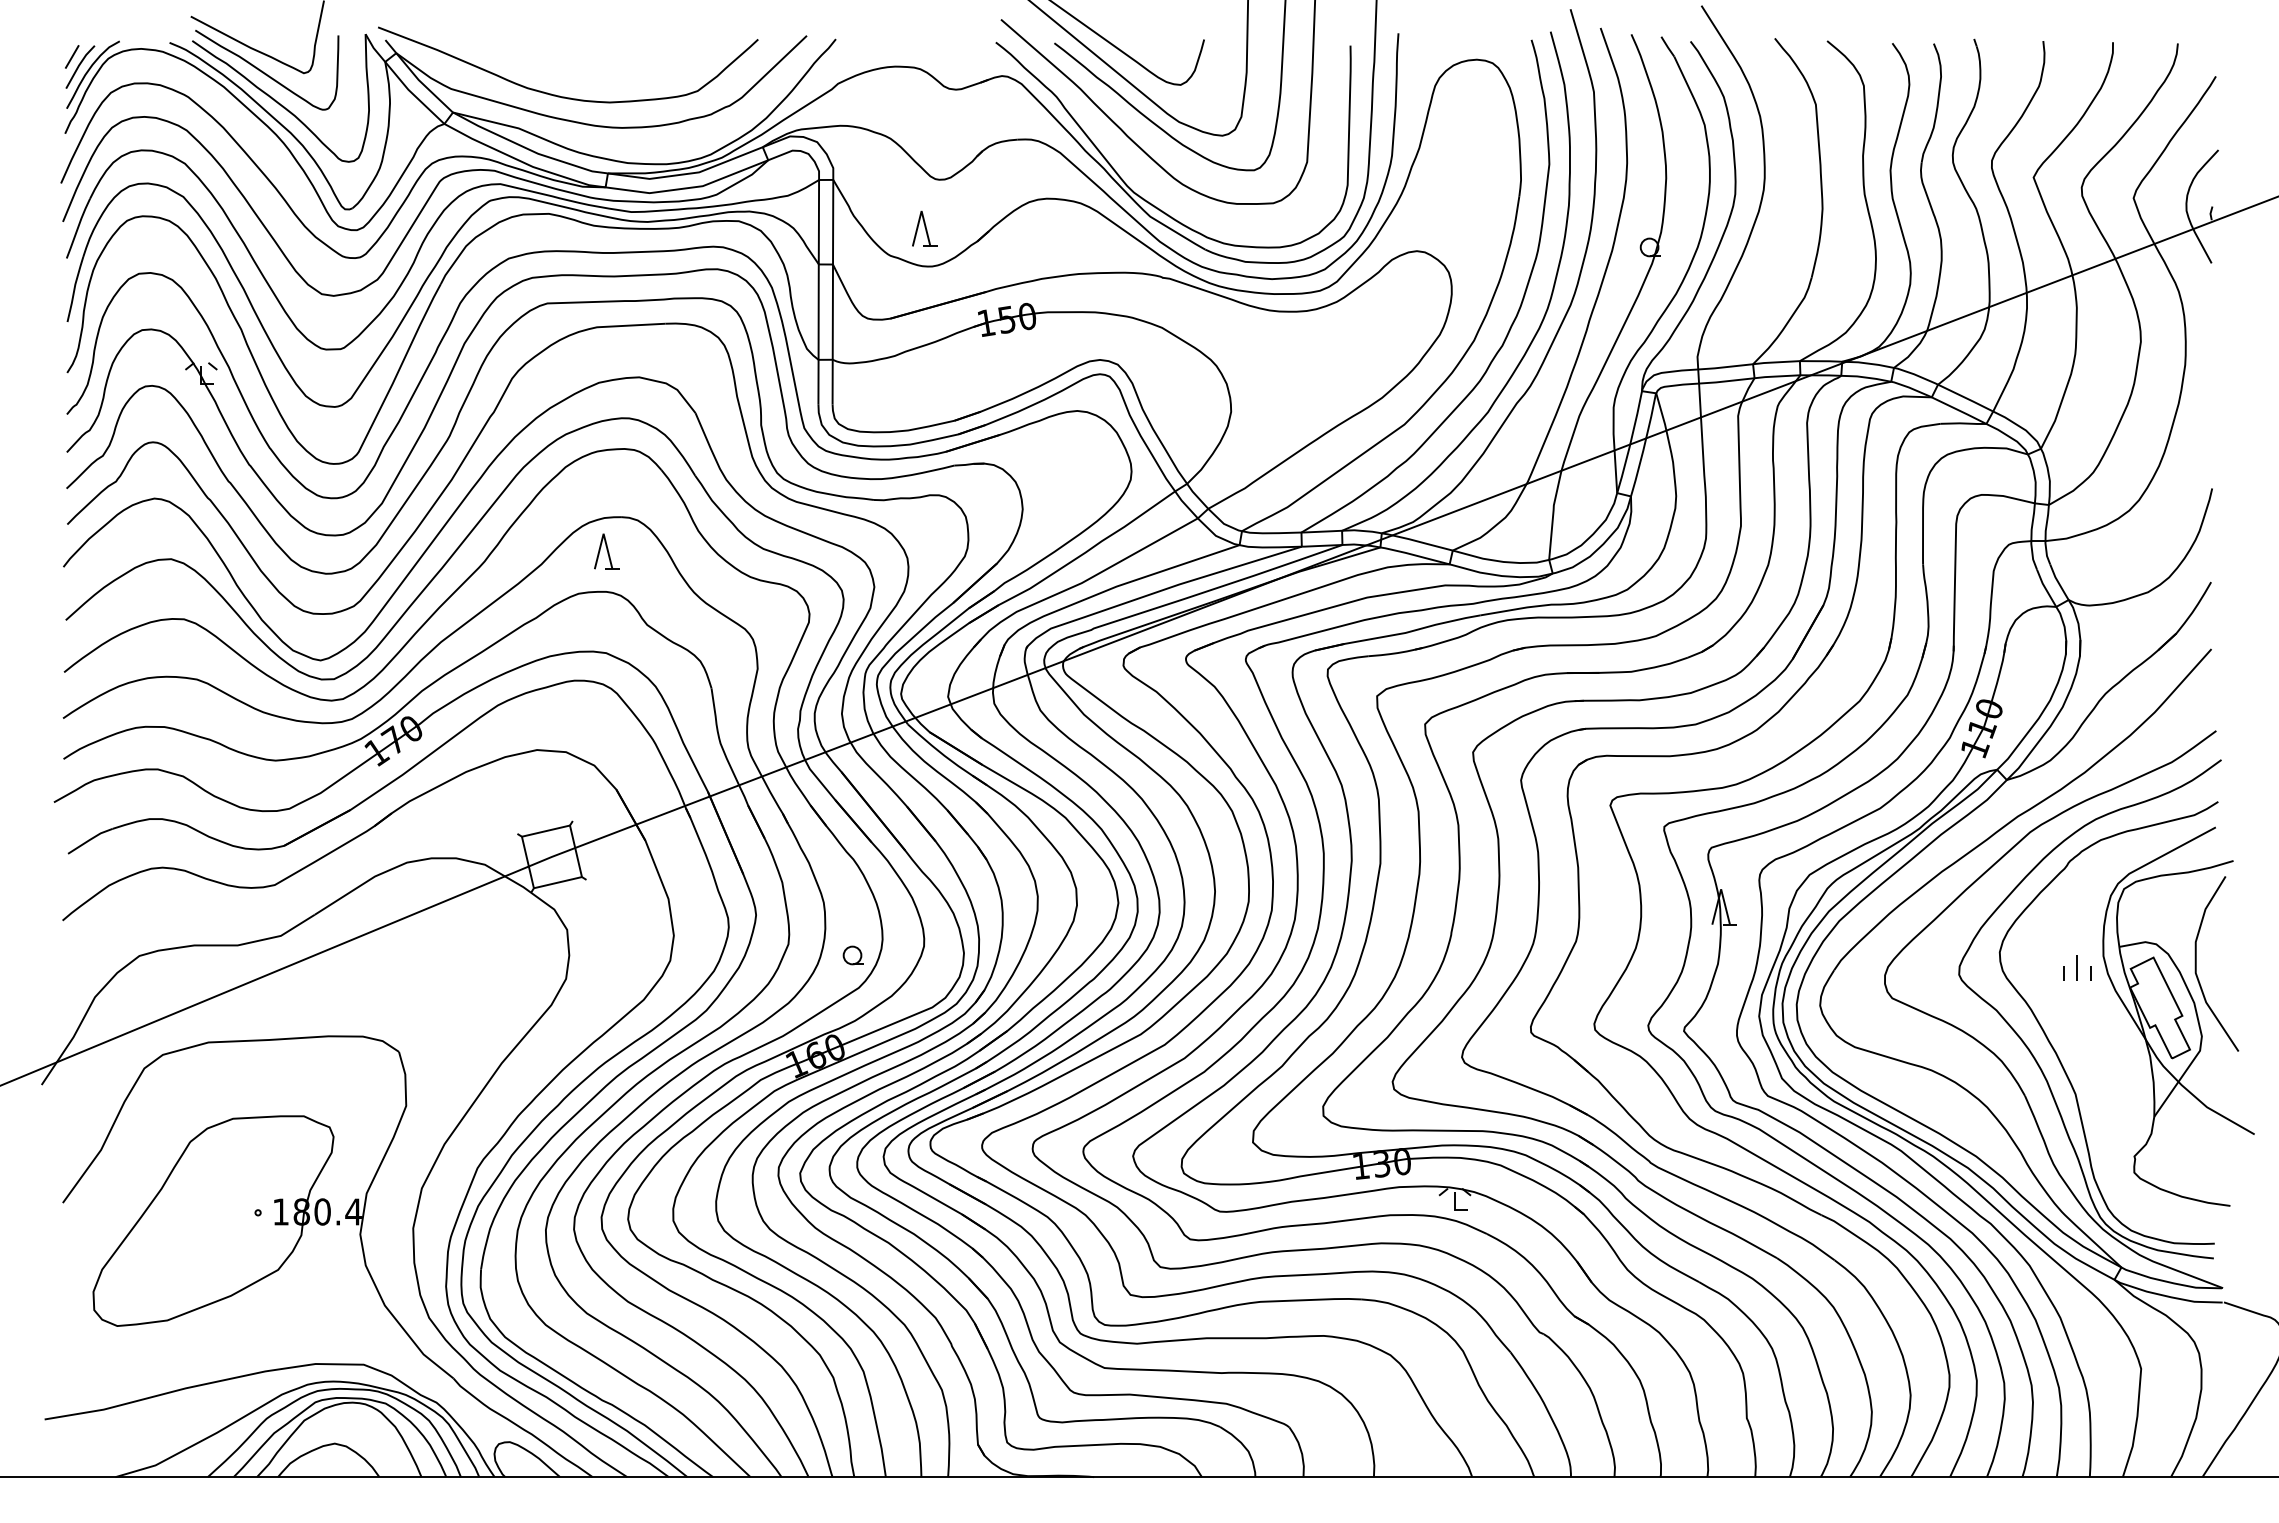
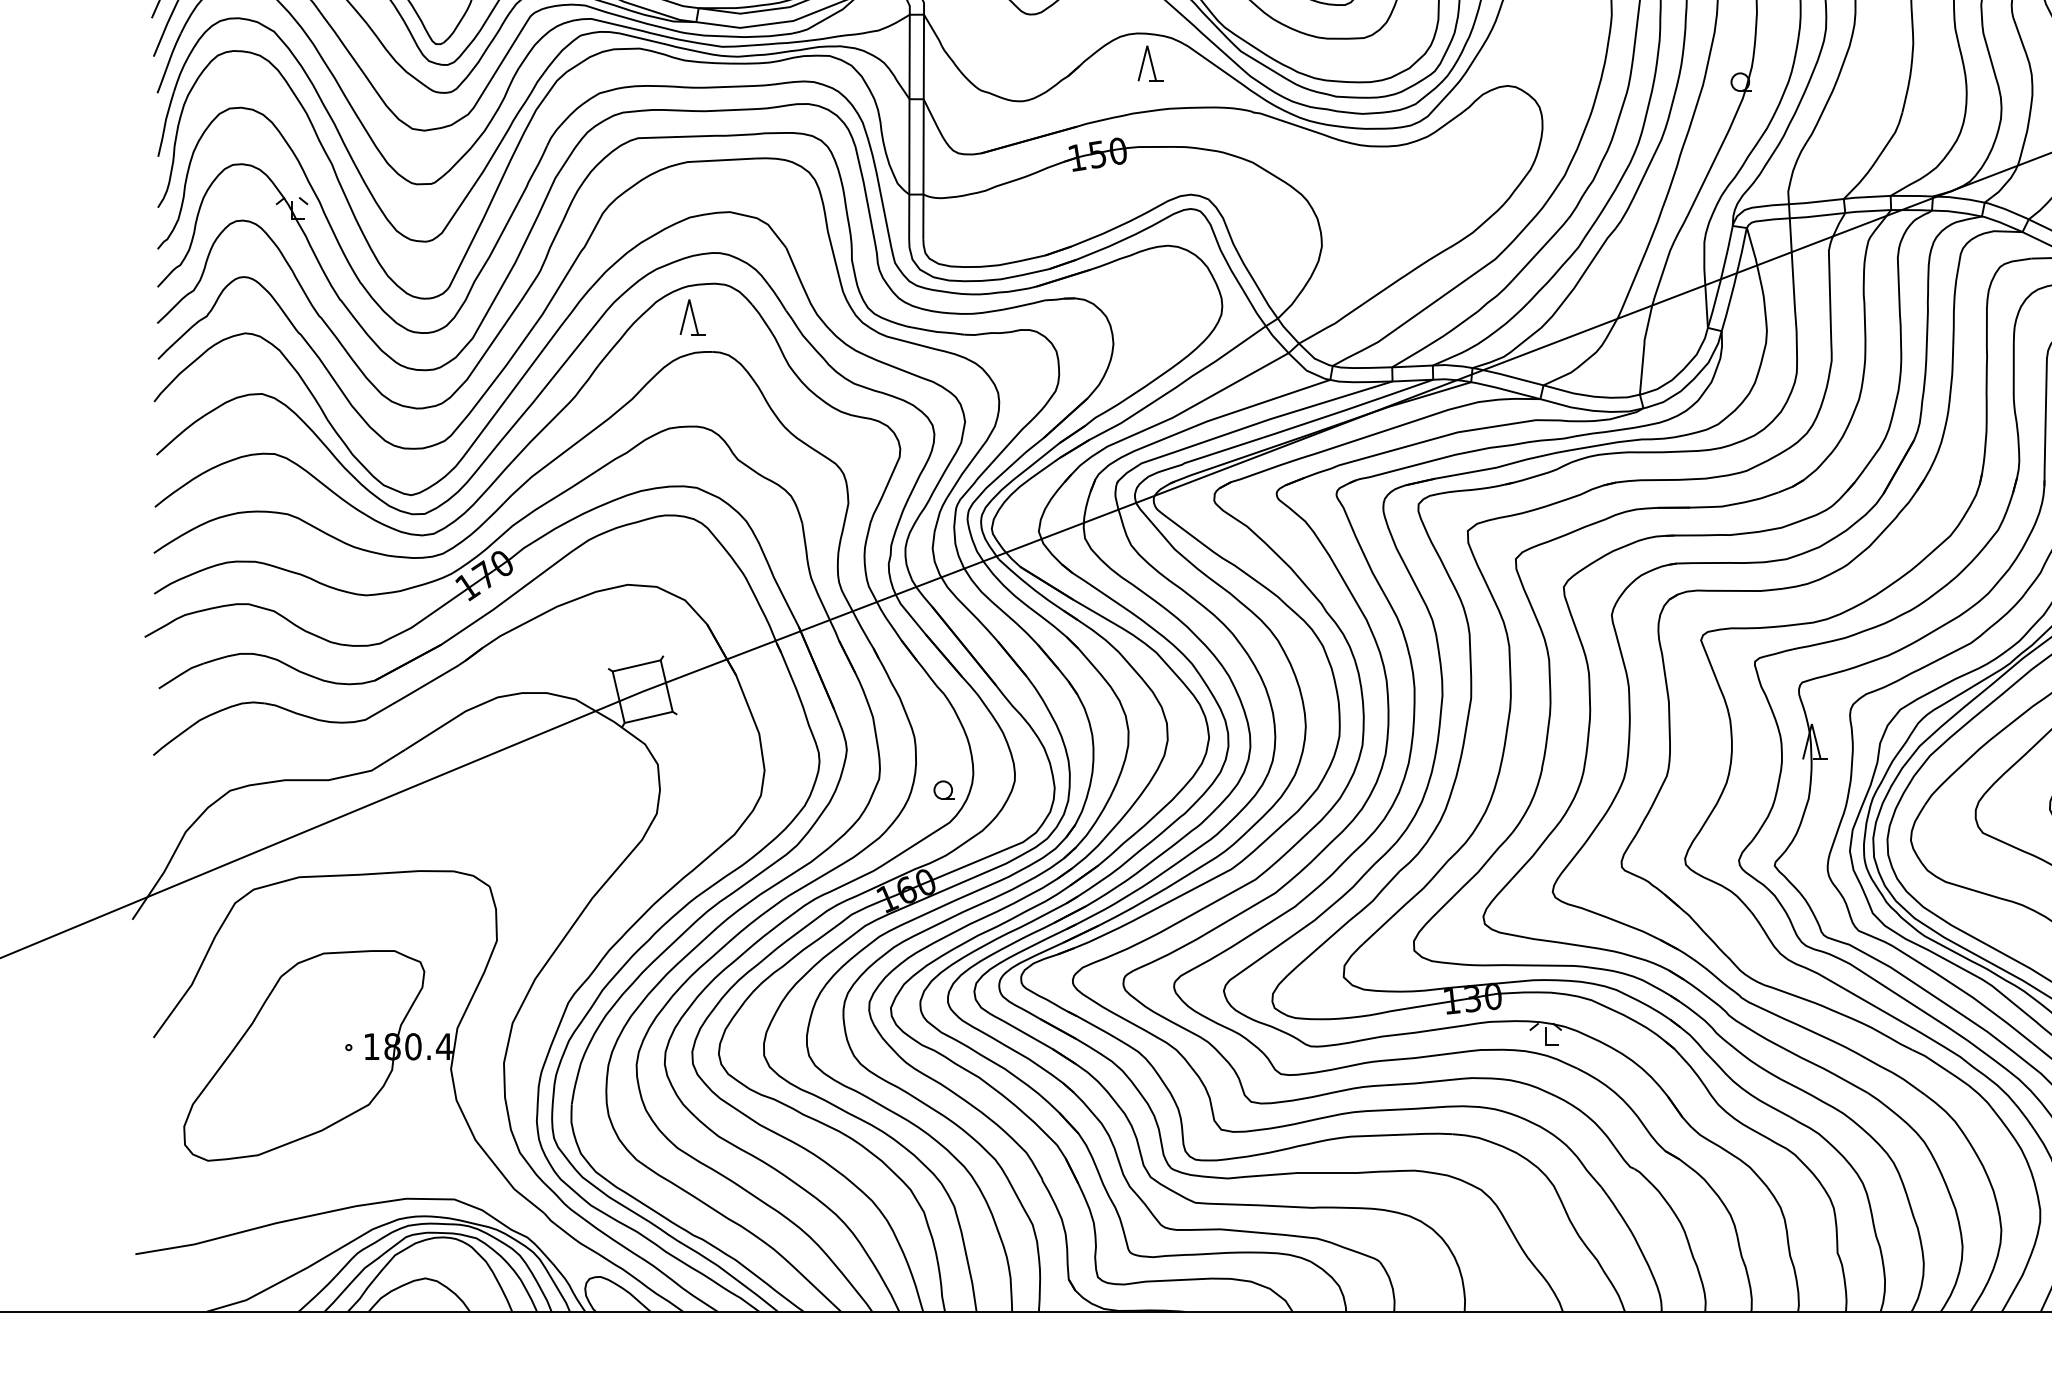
part: (924, 228) -> (1150, 63), moved
part: (606, 551) -> (692, 317), moved

